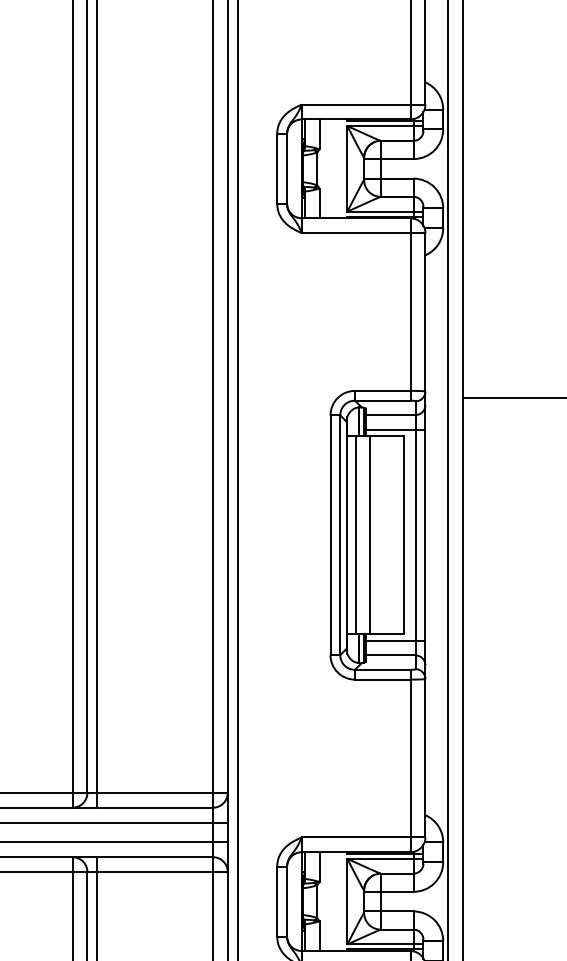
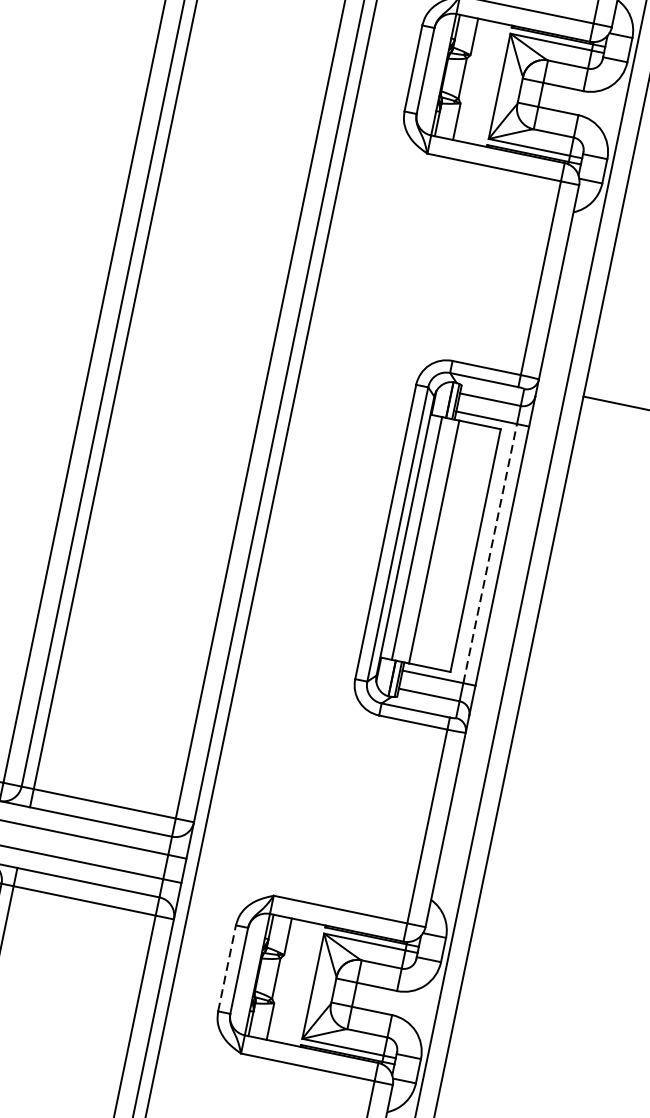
line: (415, 534) -> (490, 552), solid -> dashed
line: (277, 901) -> (227, 968), solid -> dashed

